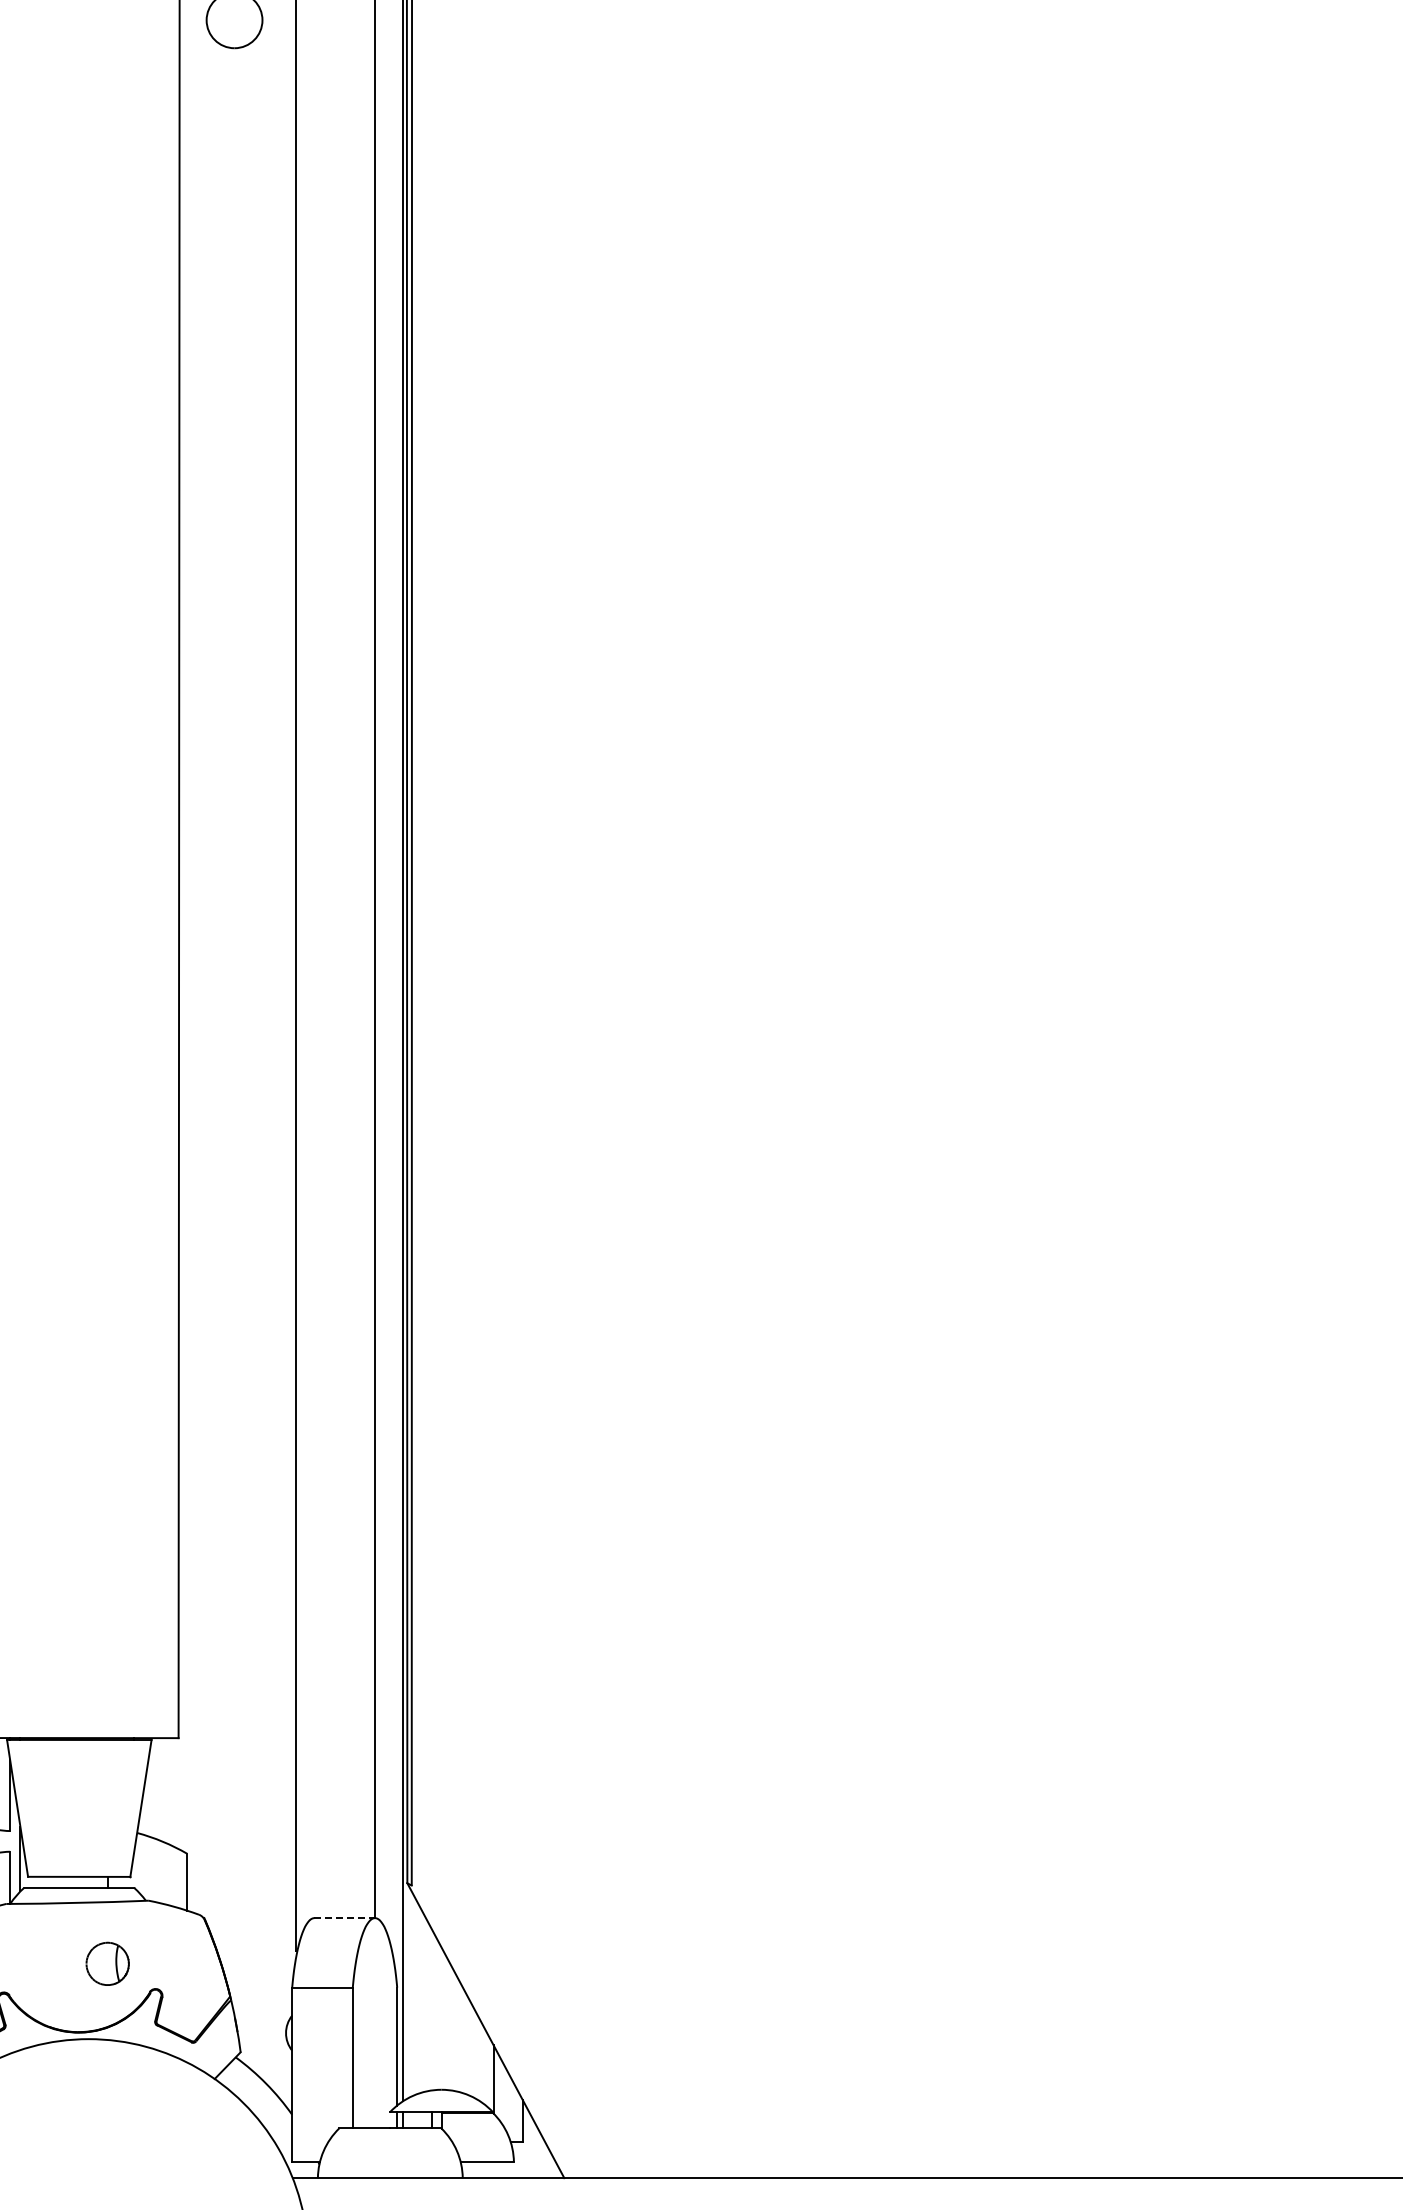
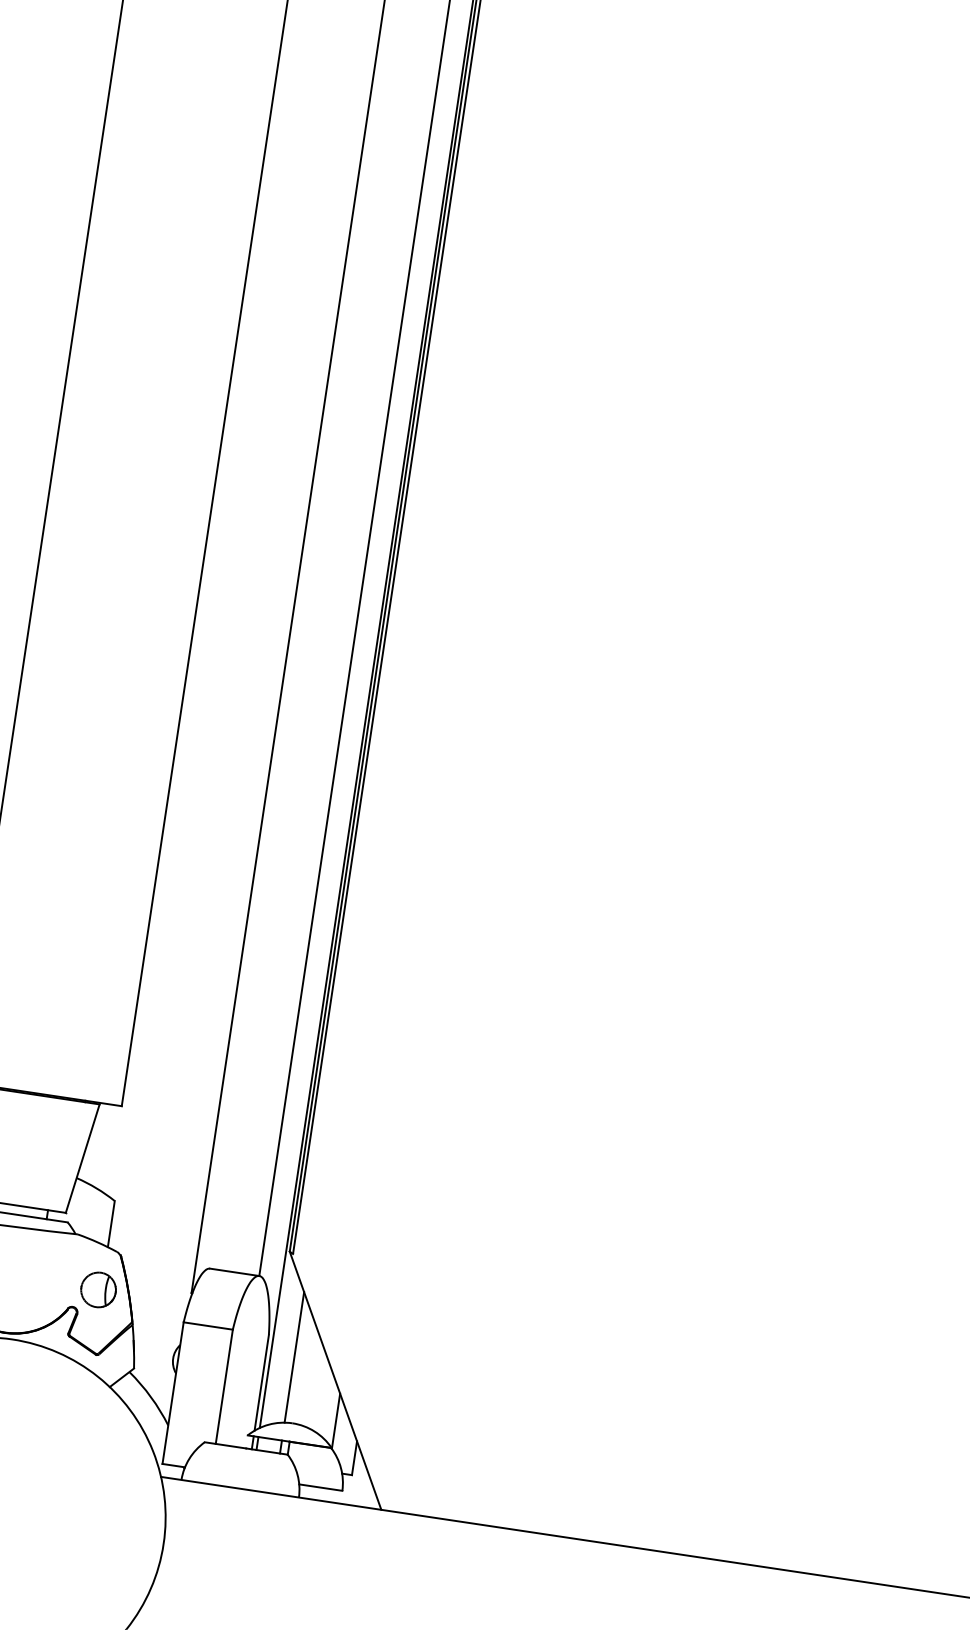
line: (345, 1918) -> (235, 1272), dashed -> solid
part: (107, 1963) -> (98, 1289), moved
line: (431, 2009) -> (294, 1356), added

